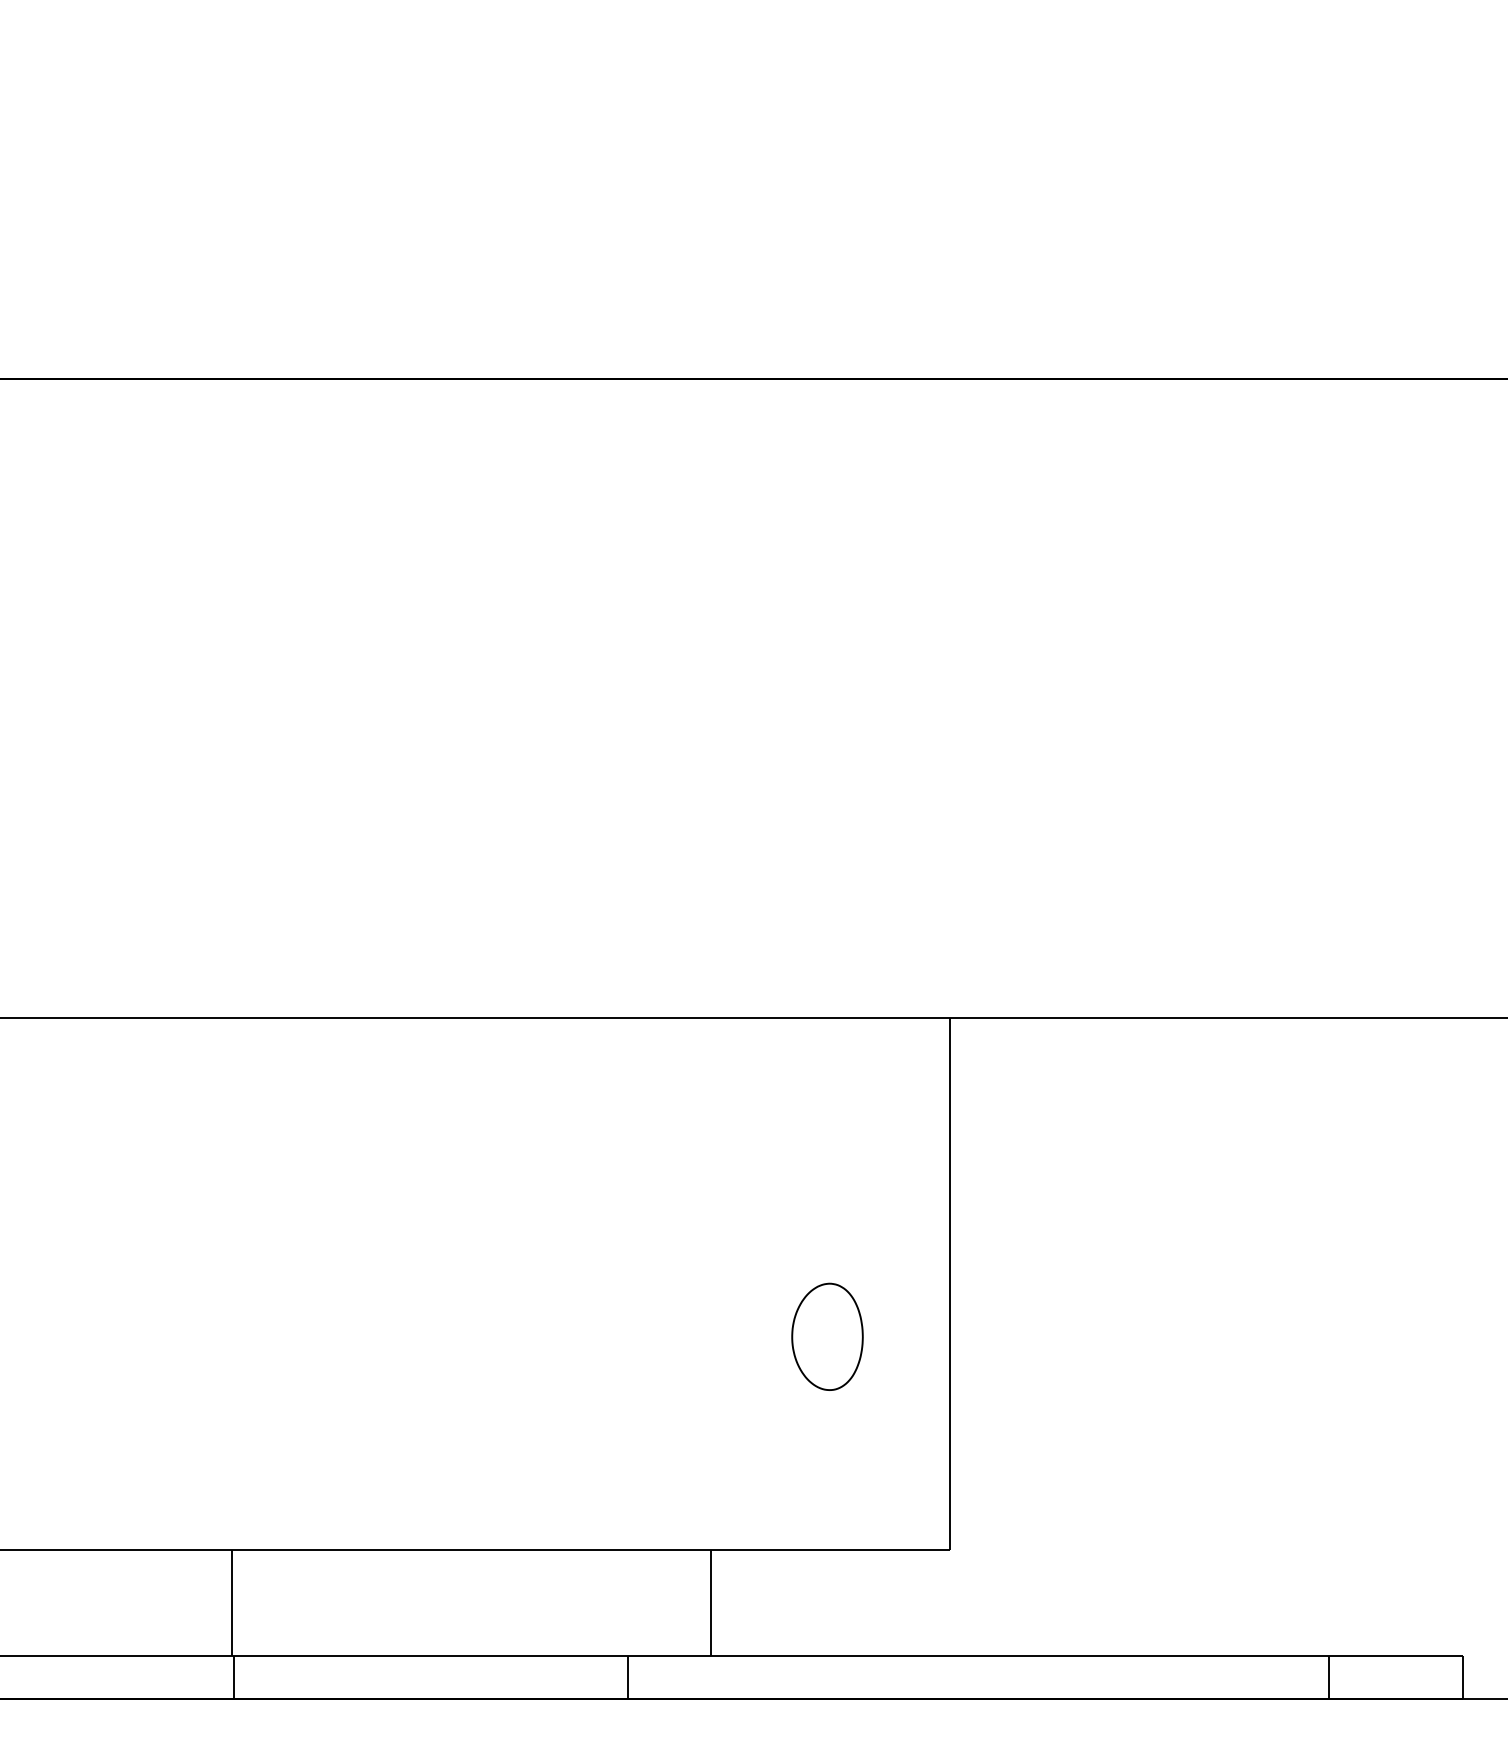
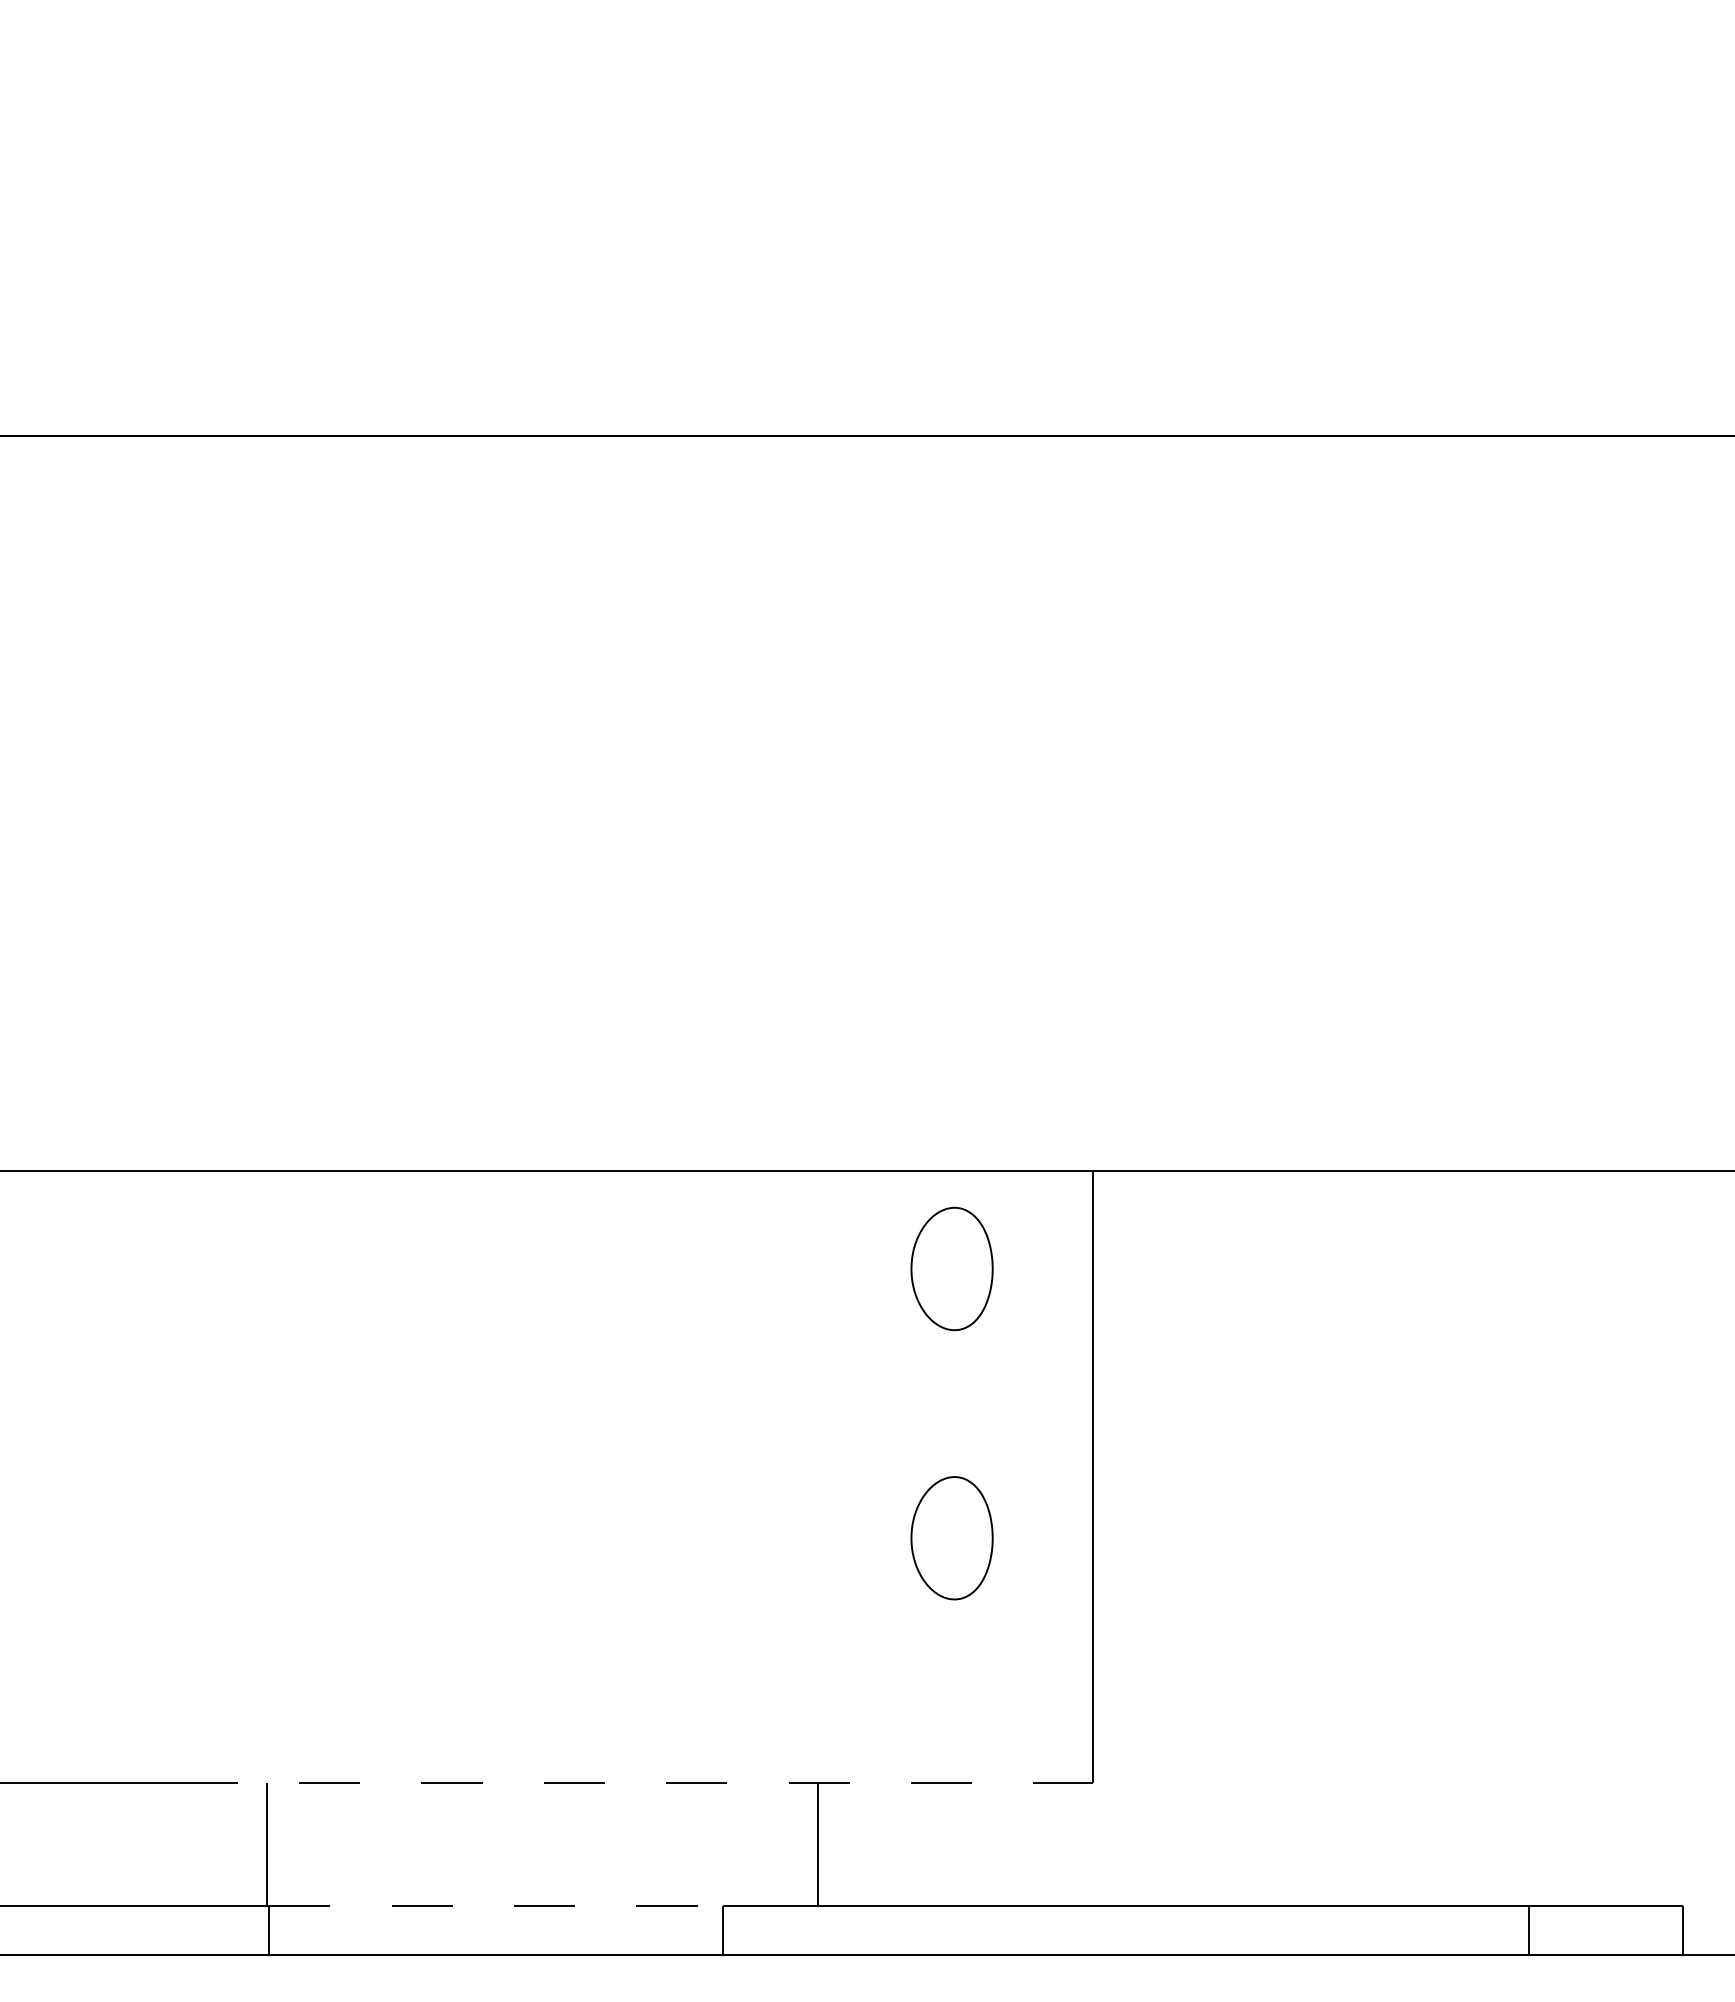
part: (827, 1102) -> (952, 1268), added
line: (552, 1549) -> (635, 1782), solid -> dashed
line: (431, 1656) -> (496, 1905), solid -> dashed

